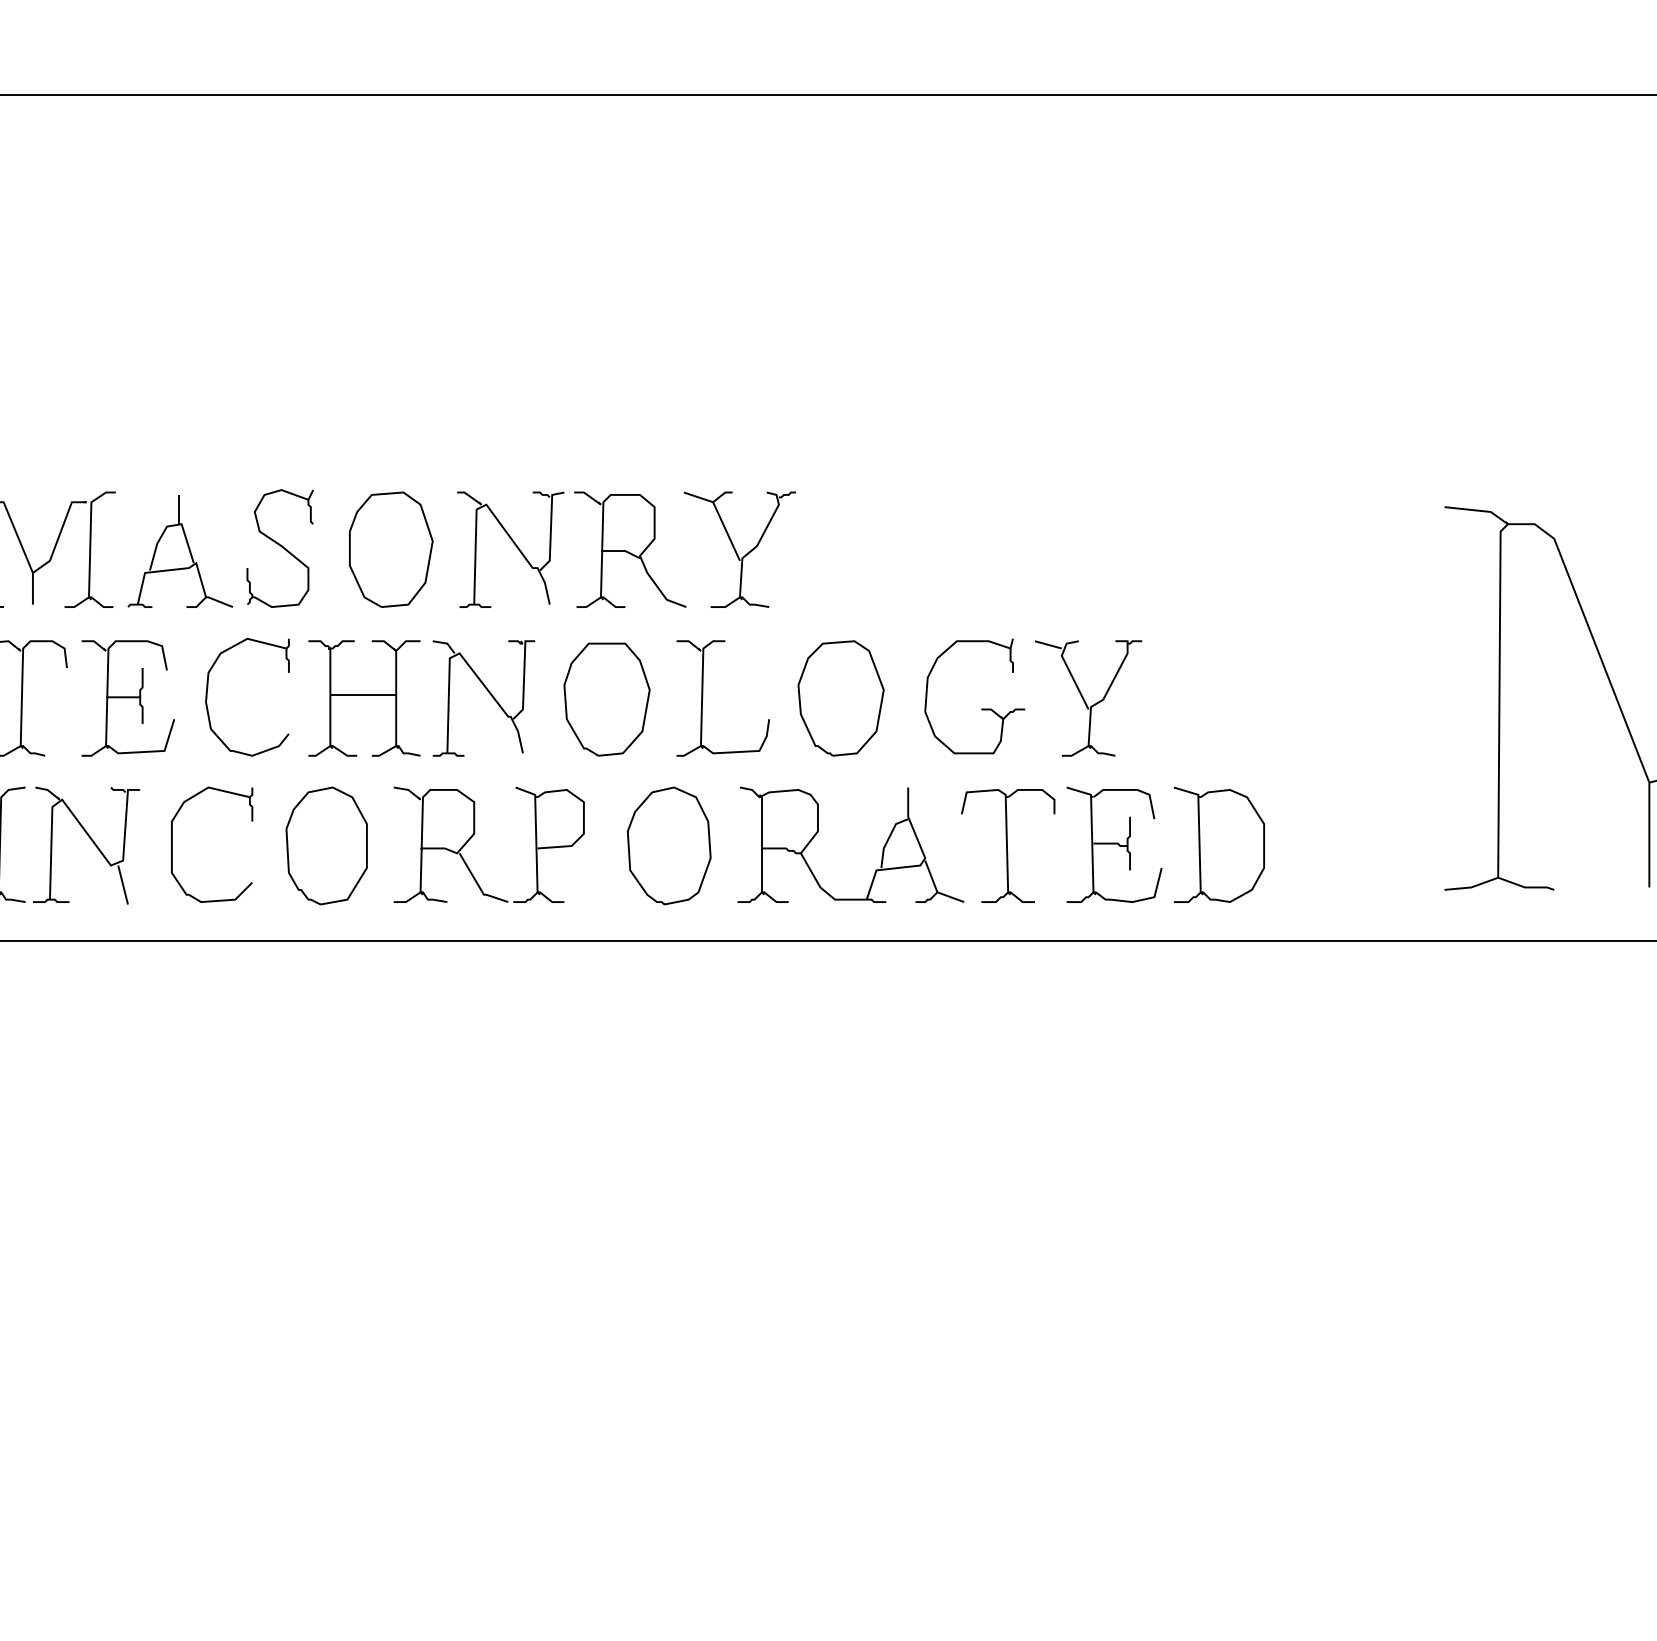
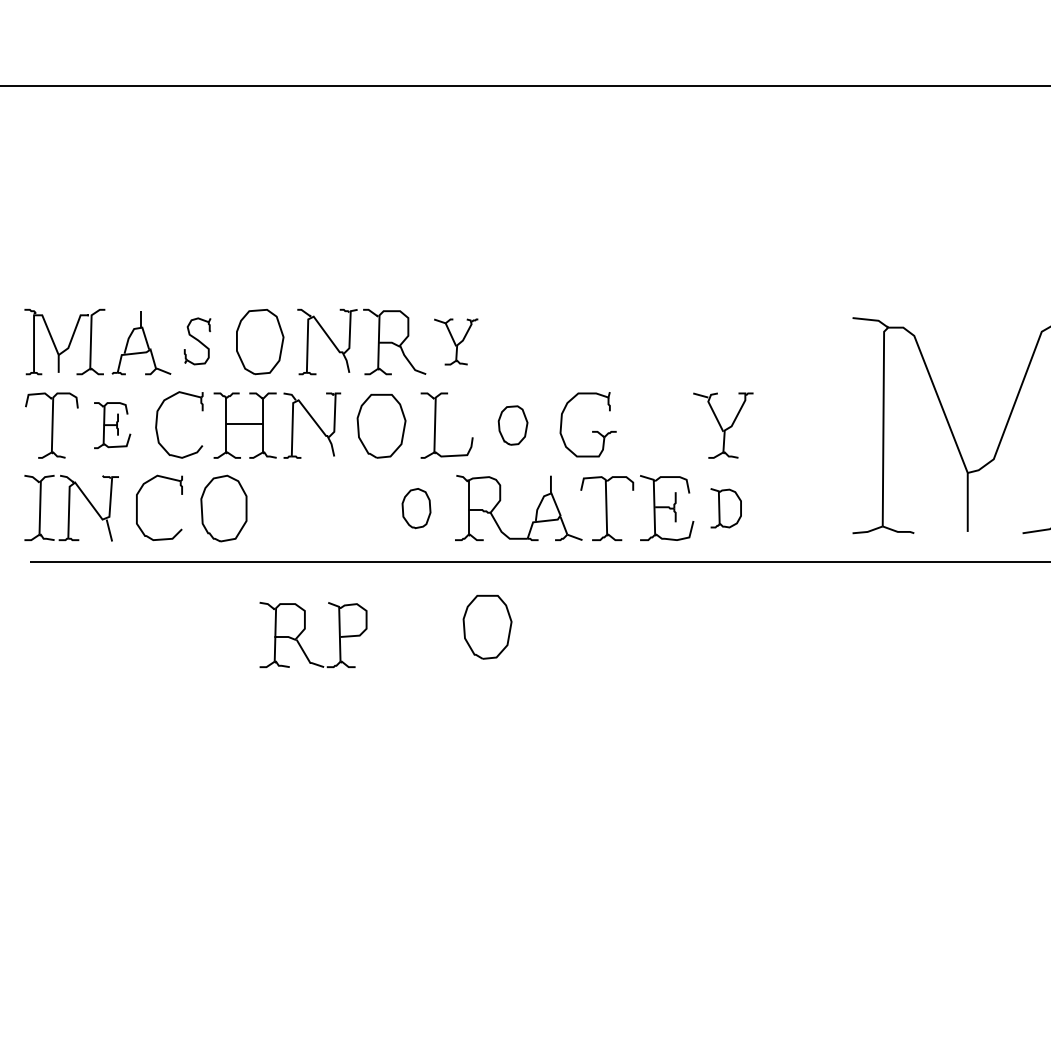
part: (279, 548) -> (197, 341), size x0.7
part: (738, 548) -> (455, 341), size x0.7
part: (128, 698) -> (112, 425), size x0.7
part: (839, 698) -> (512, 425), size x0.6
part: (1088, 698) -> (723, 425), moved
part: (475, 835) -> (305, 629), moved
part: (669, 845) -> (416, 508), size x0.6
part: (1218, 845) -> (725, 508), size x0.6
part: (795, 1055) -> (487, 626), added

